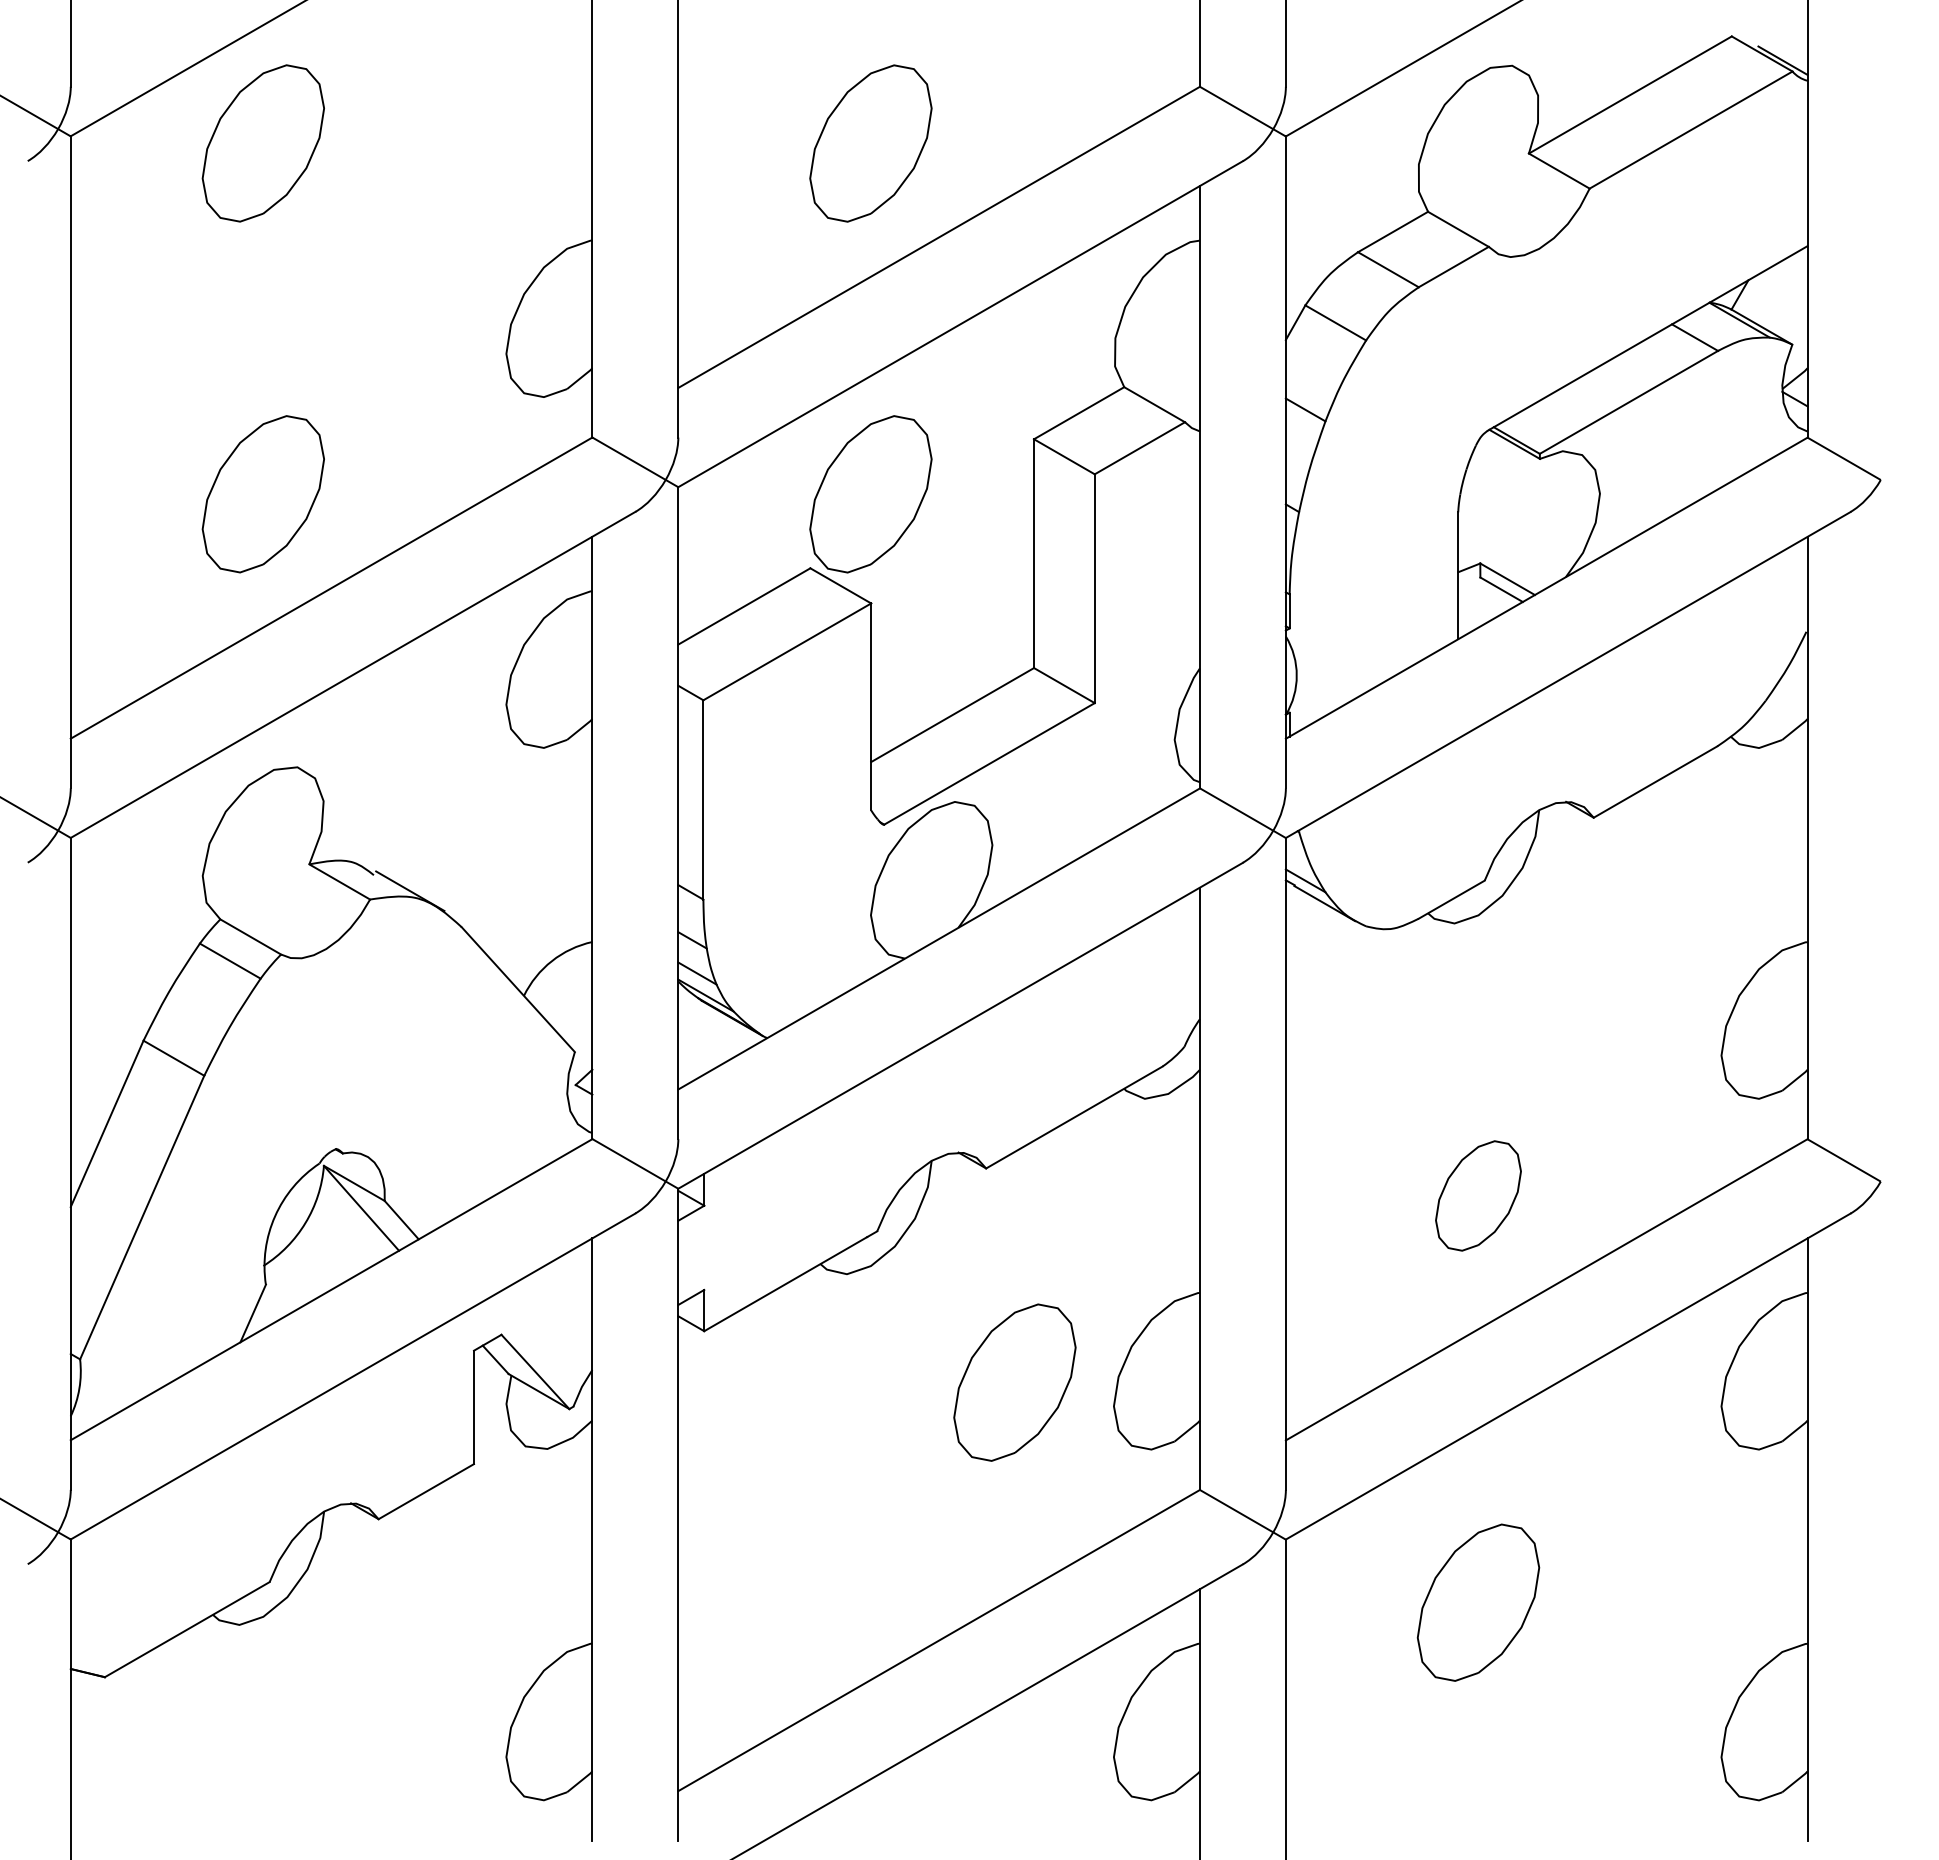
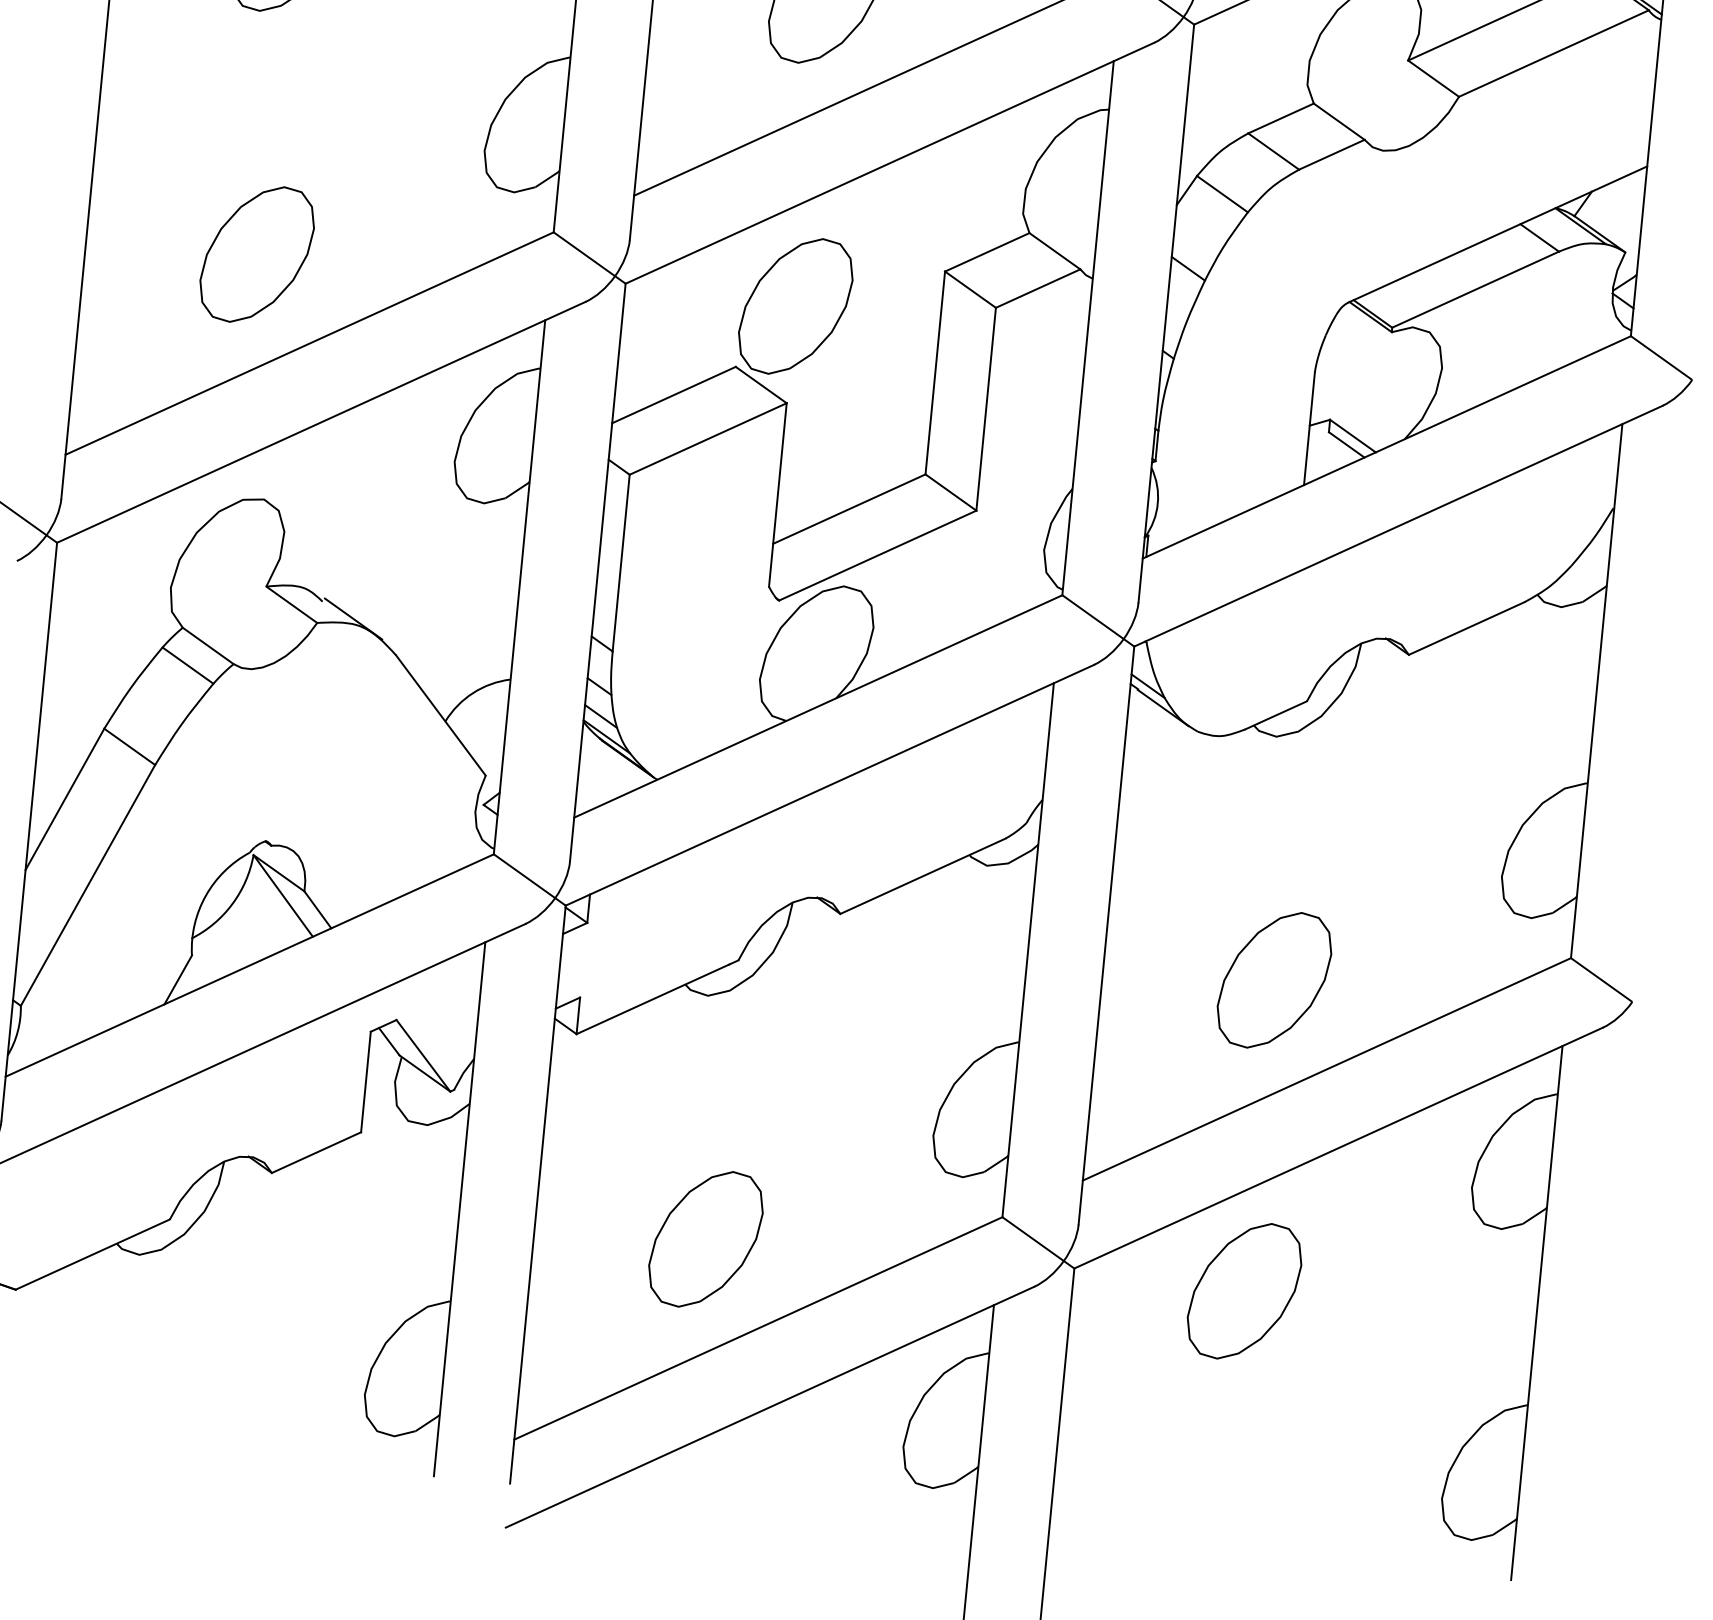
part: (1478, 1195) -> (1274, 979), size x1.43
part: (1014, 1382) -> (705, 1239), moved
part: (1478, 1602) -> (1244, 1291), moved

